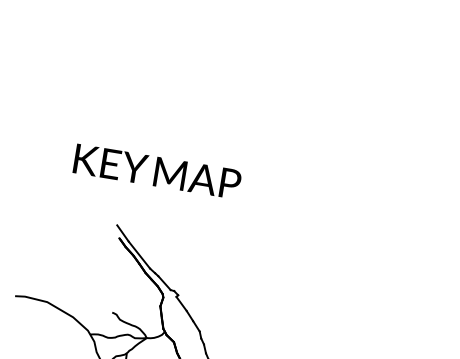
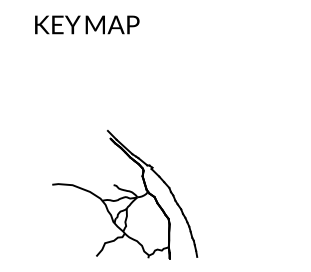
text: (157, 171) -> (87, 24), moved

